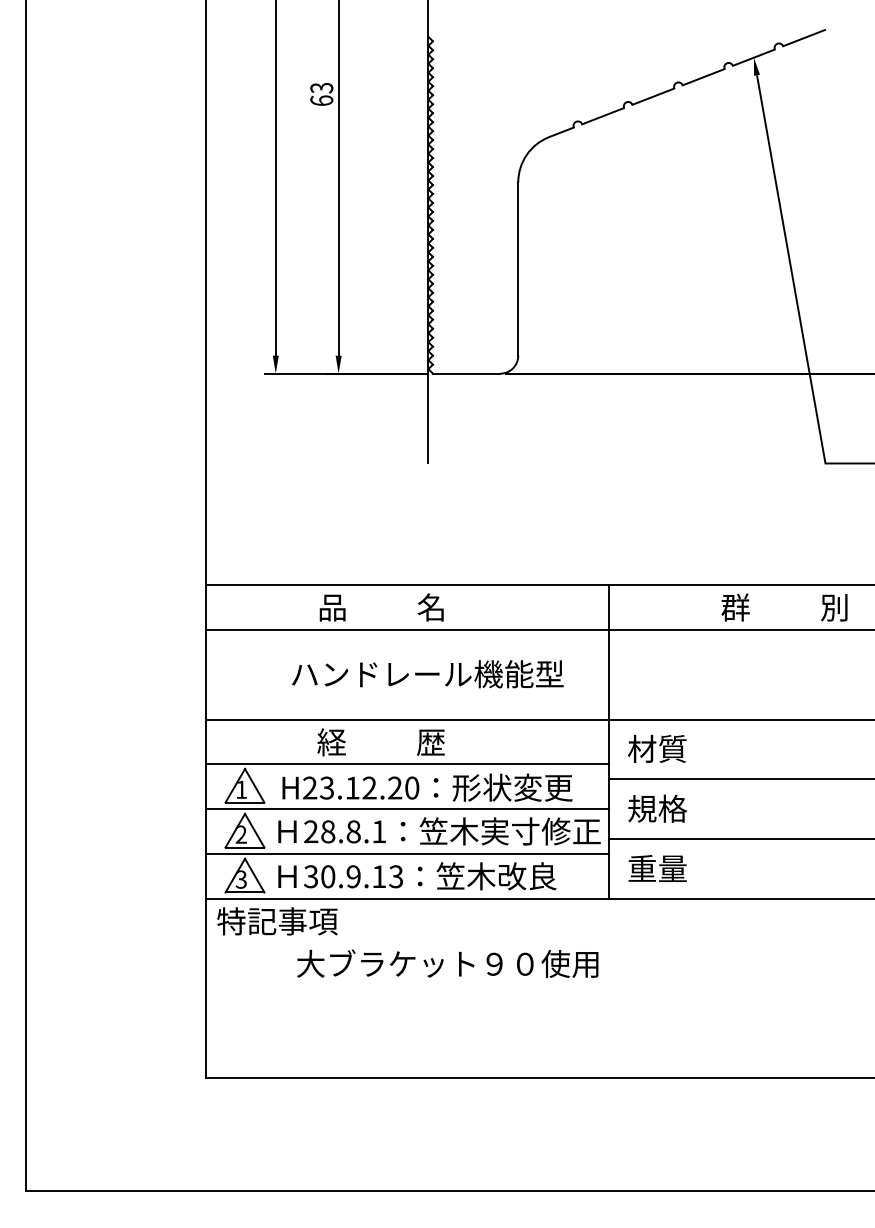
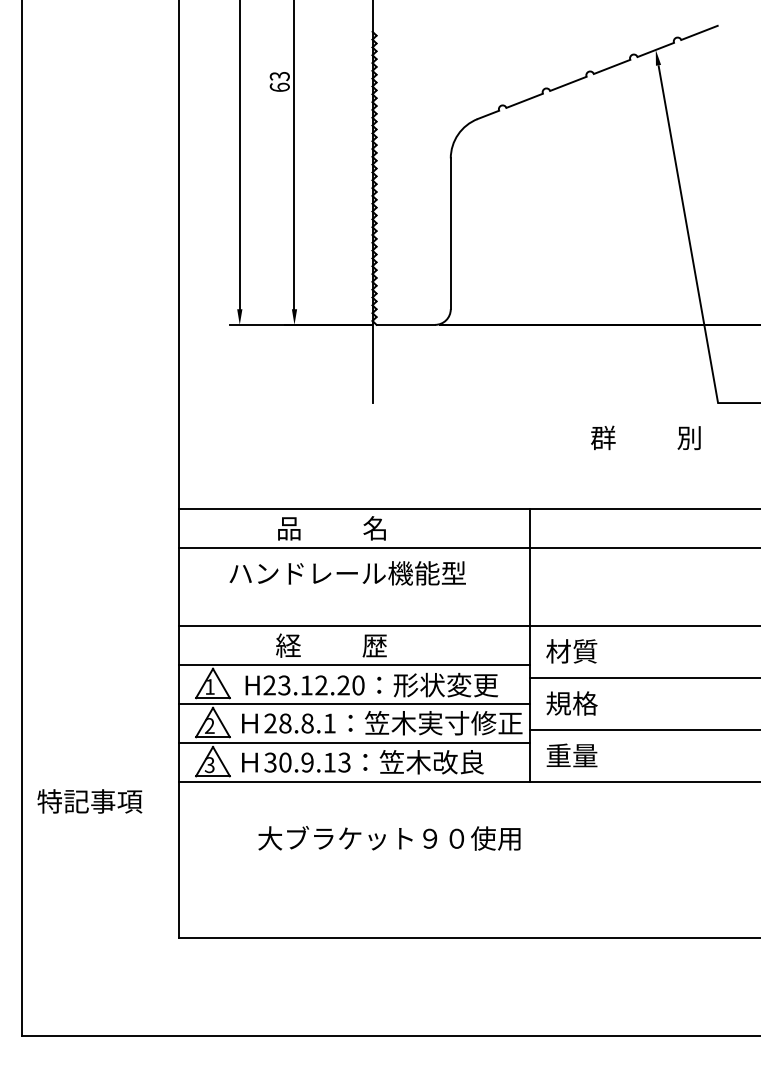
text: (784, 607) -> (645, 437), moved
text: (427, 674) -> (347, 573), moved
text: (277, 921) -> (89, 801), moved

